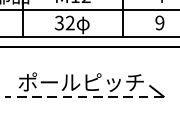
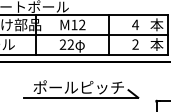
text: (58, 22) -> (62, 44), 32 -> 22
text: (159, 22) -> (135, 44), 9 -> 2
line: (83, 96) -> (80, 97), dashed -> solid

